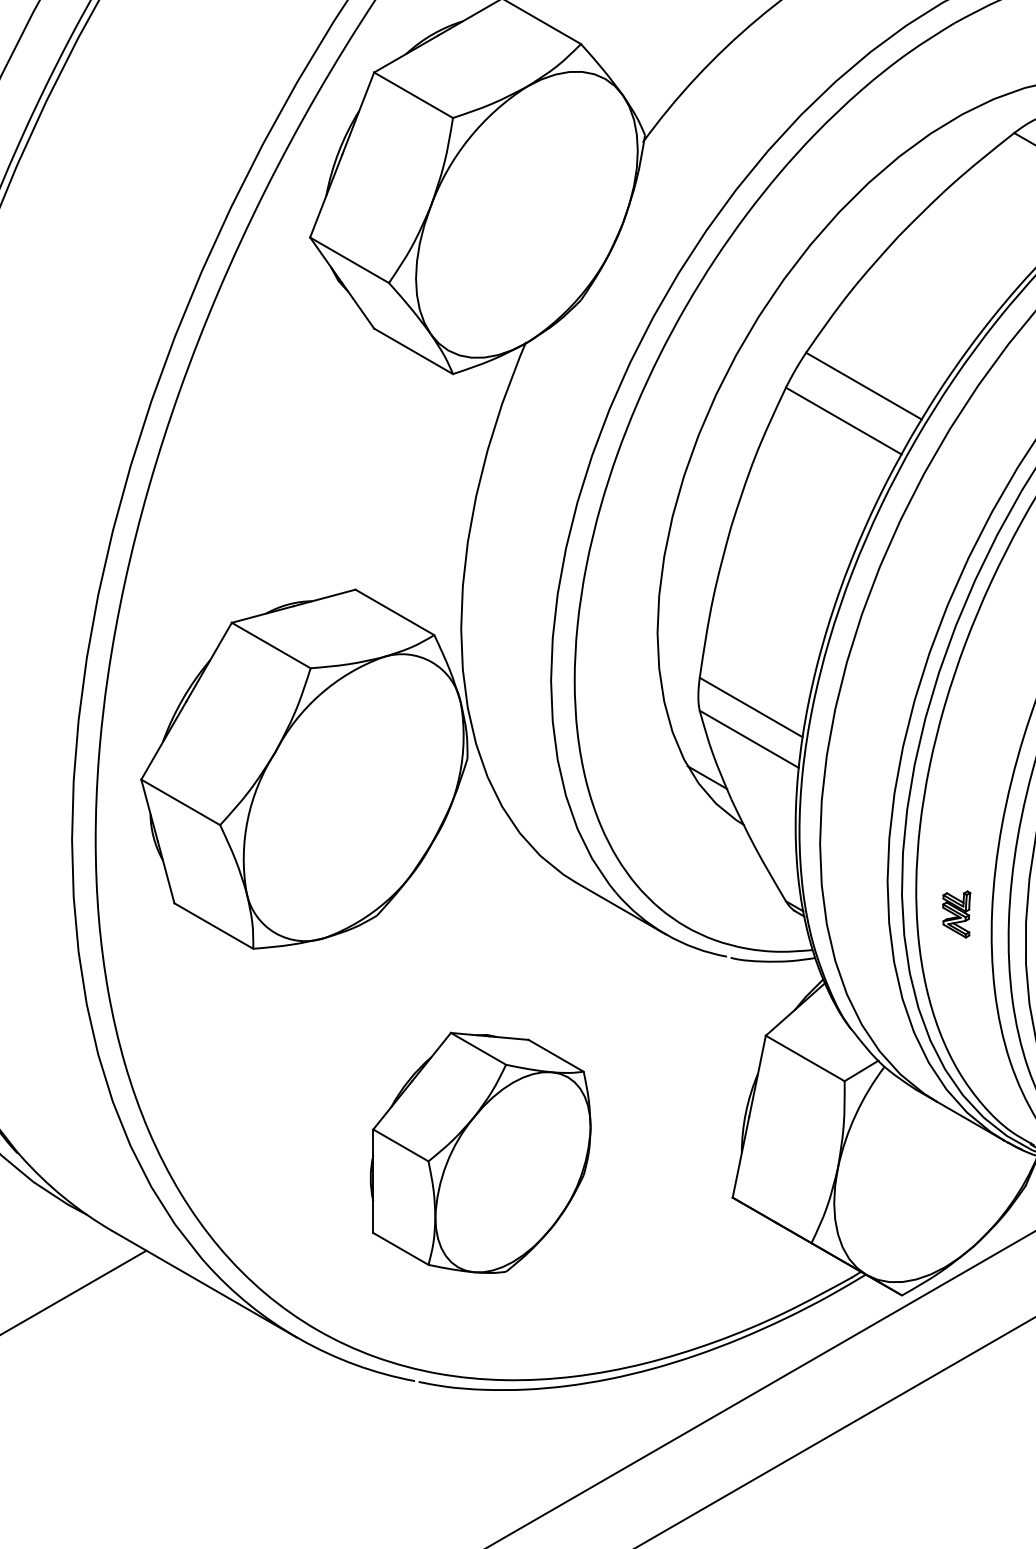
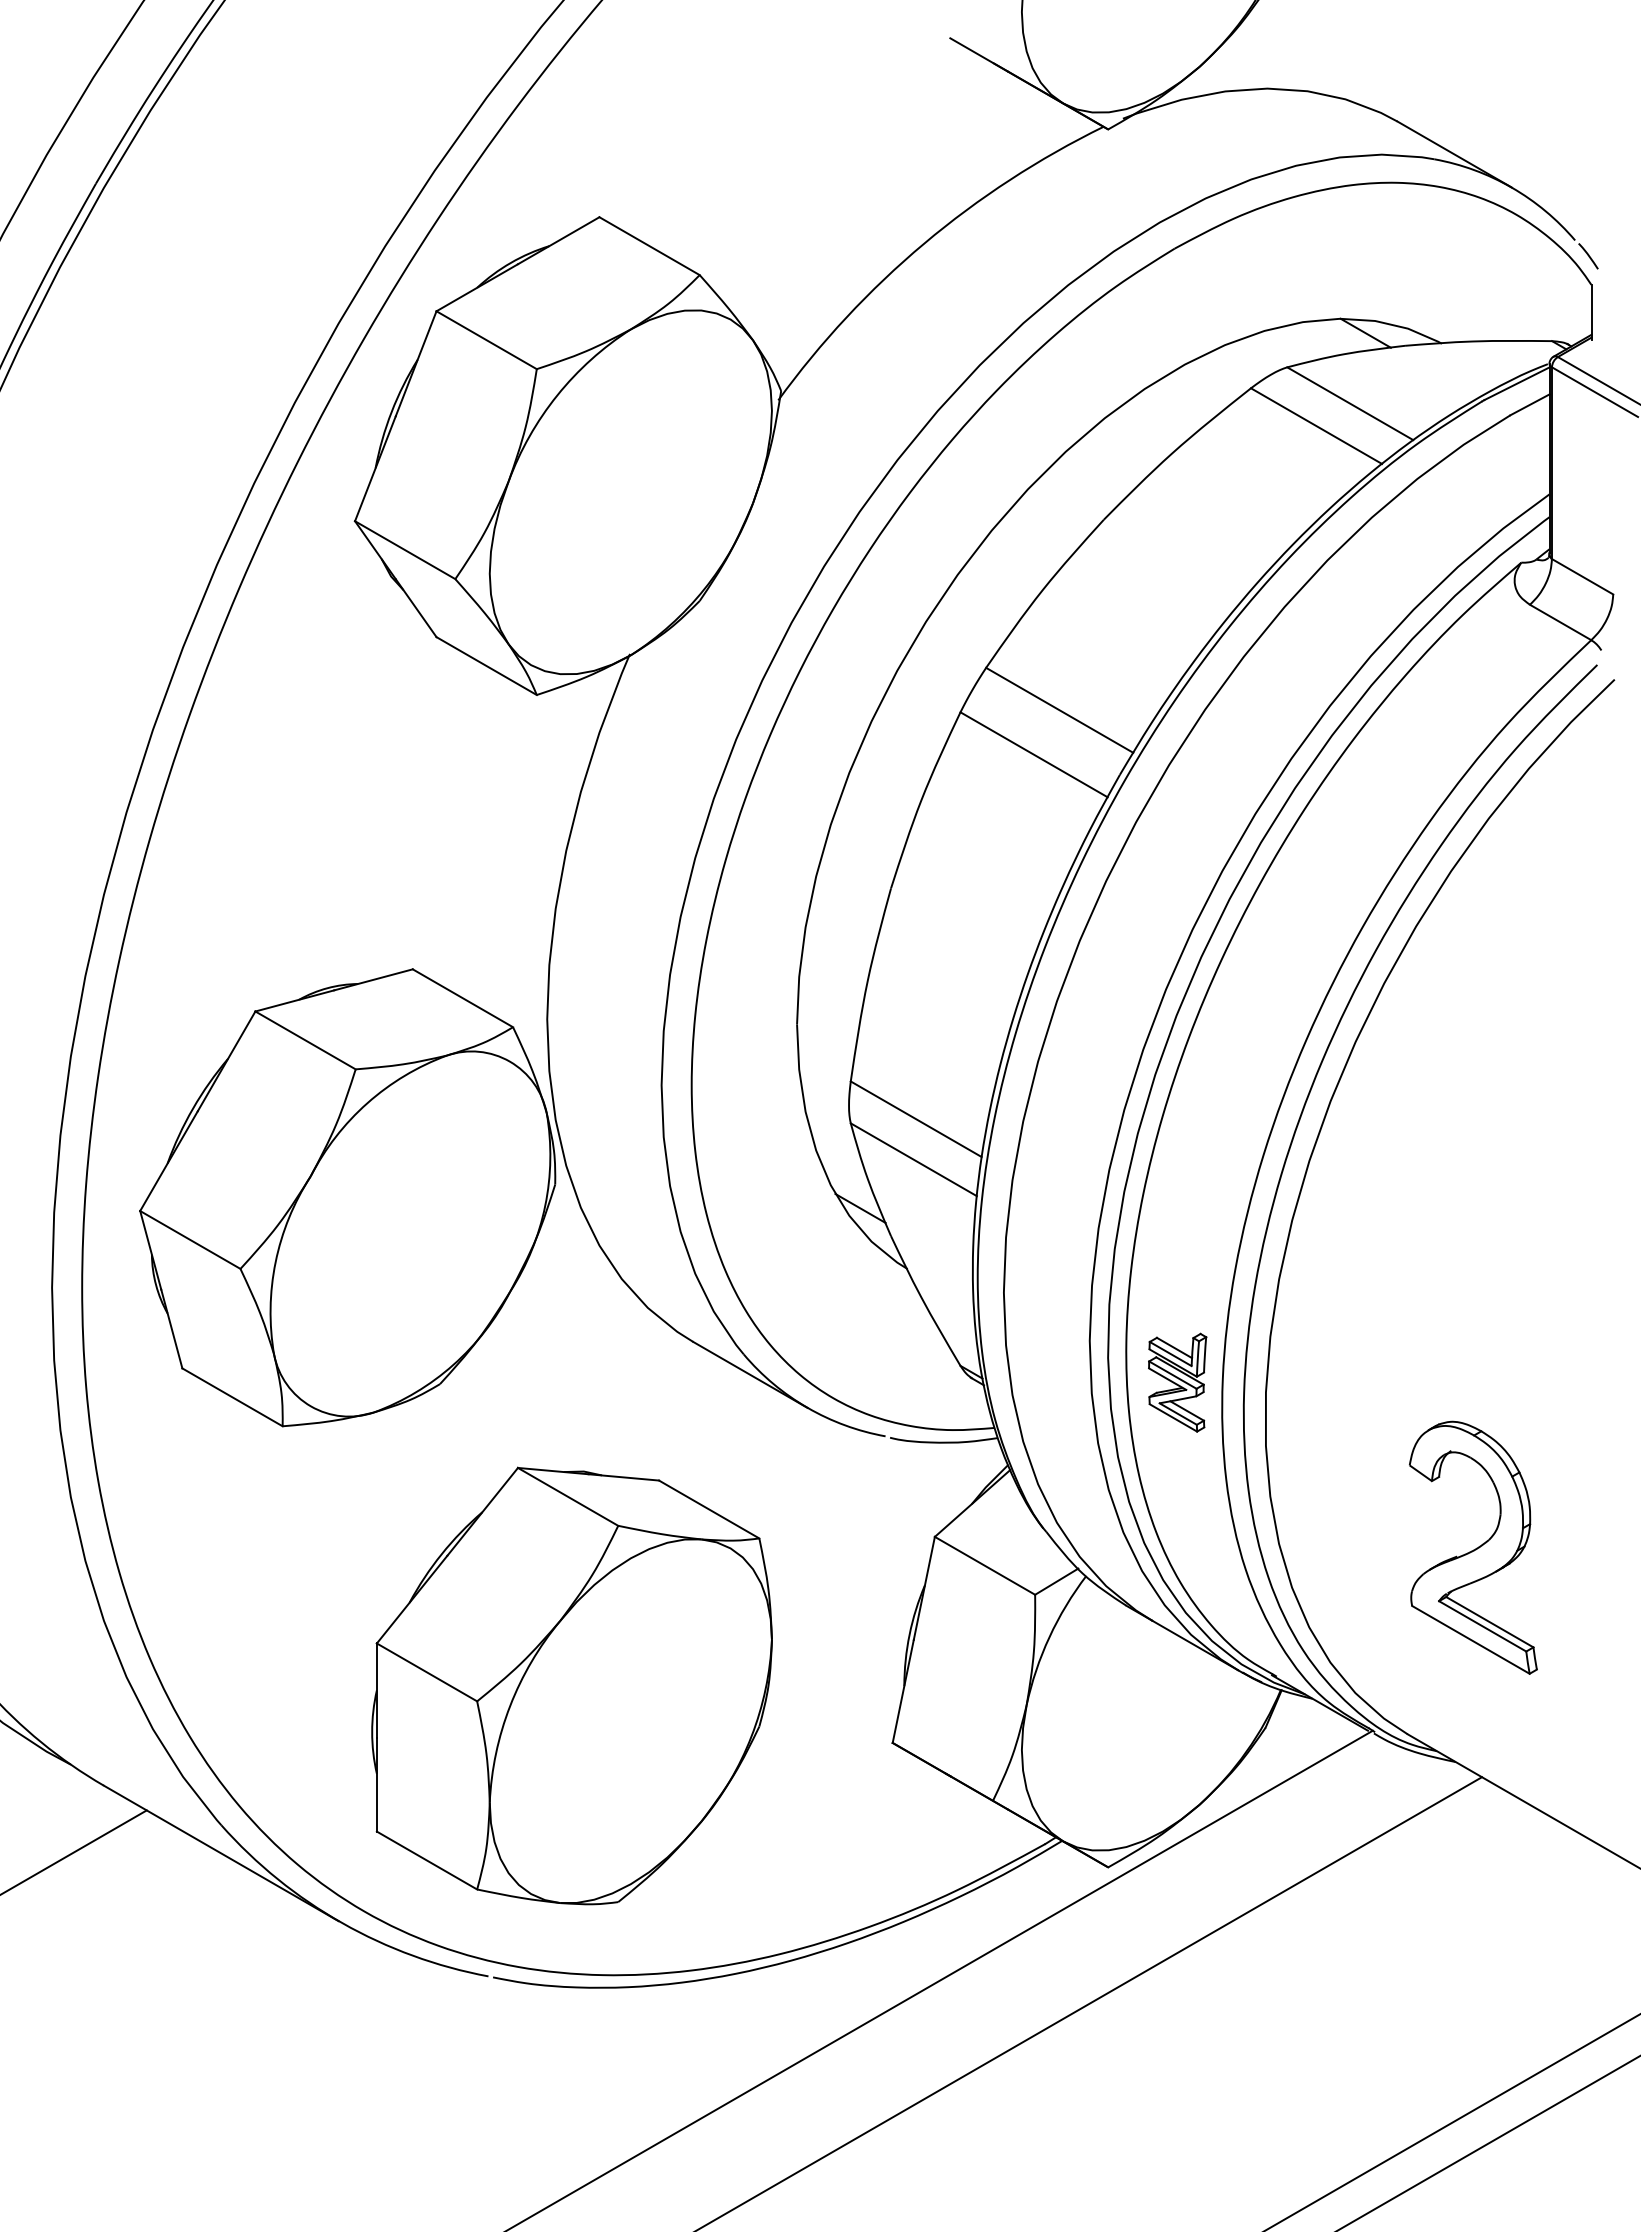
part: (956, 914) -> (1177, 1382), size x1.67
part: (480, 1152) -> (571, 1685), size x1.43

